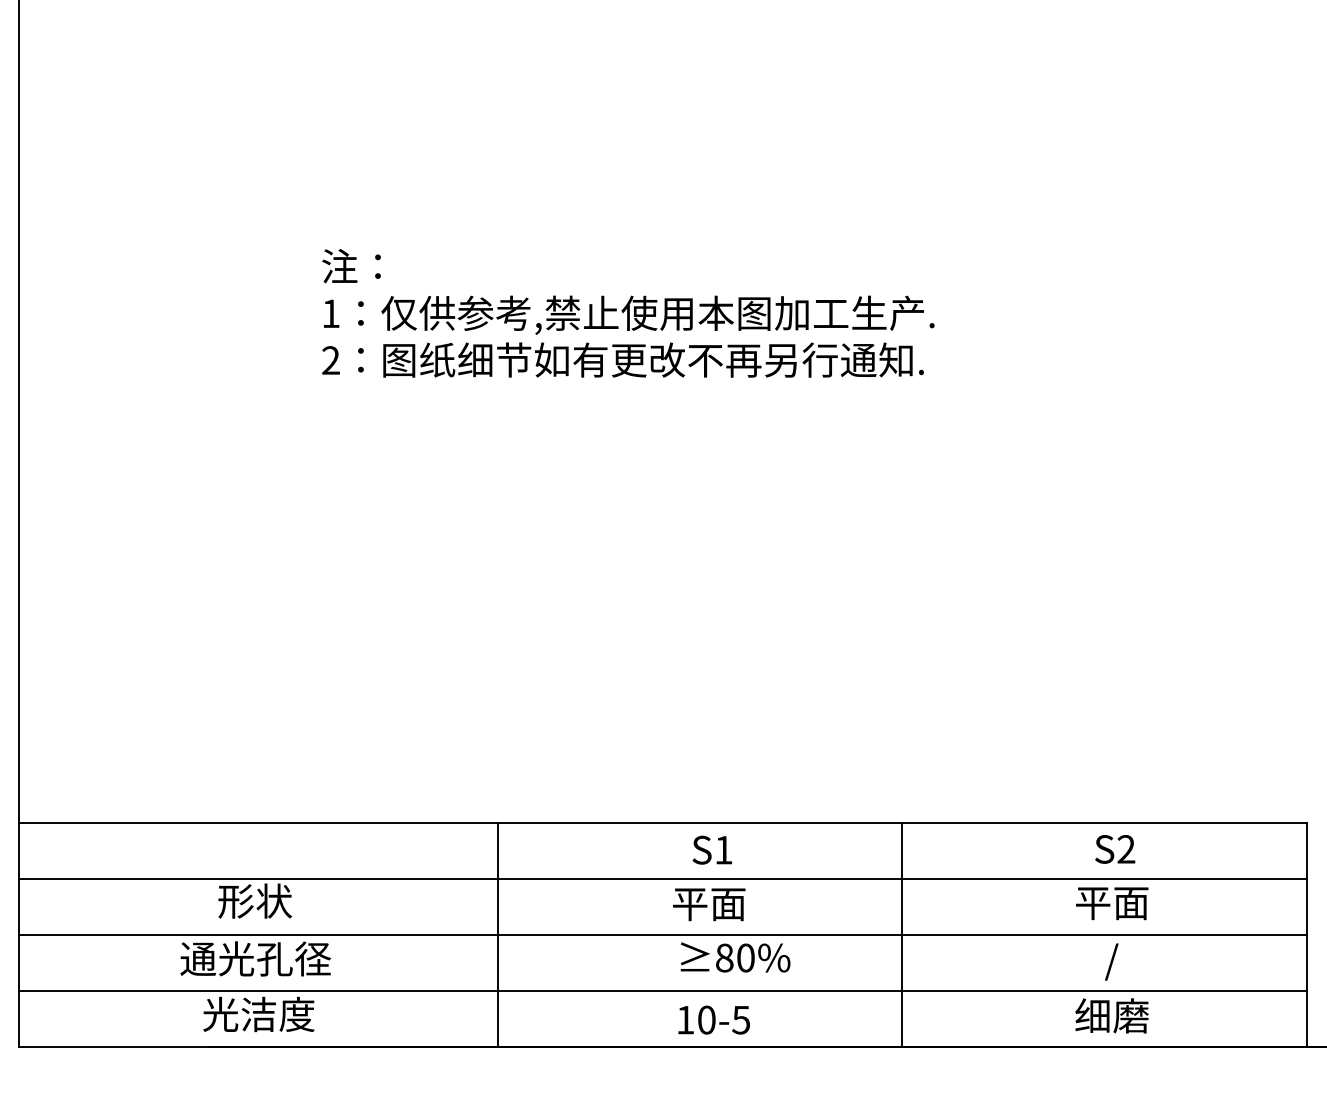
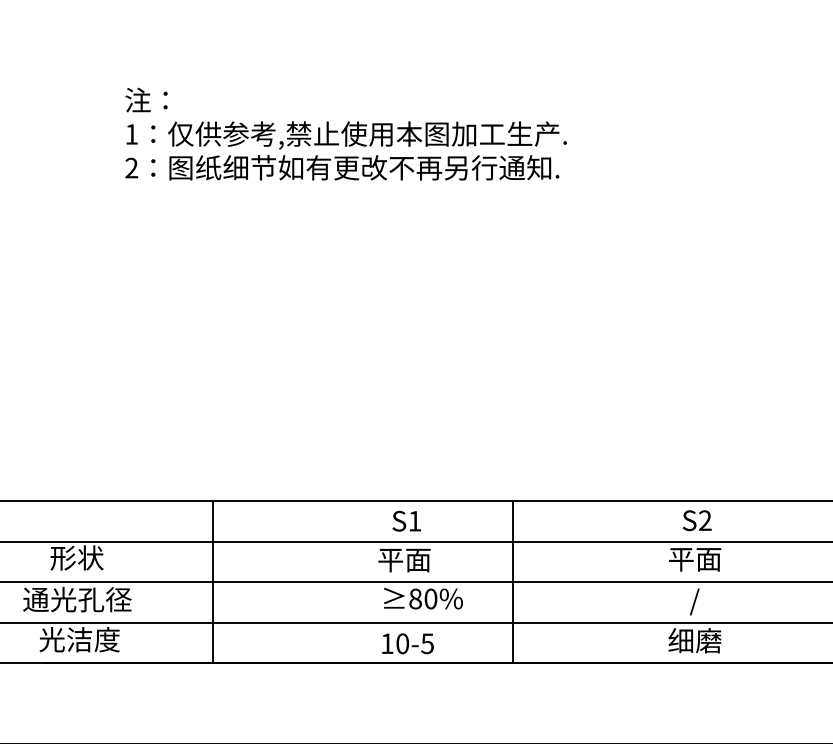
line: (498, 934) -> (212, 582), moved
line: (902, 934) -> (513, 582), moved

